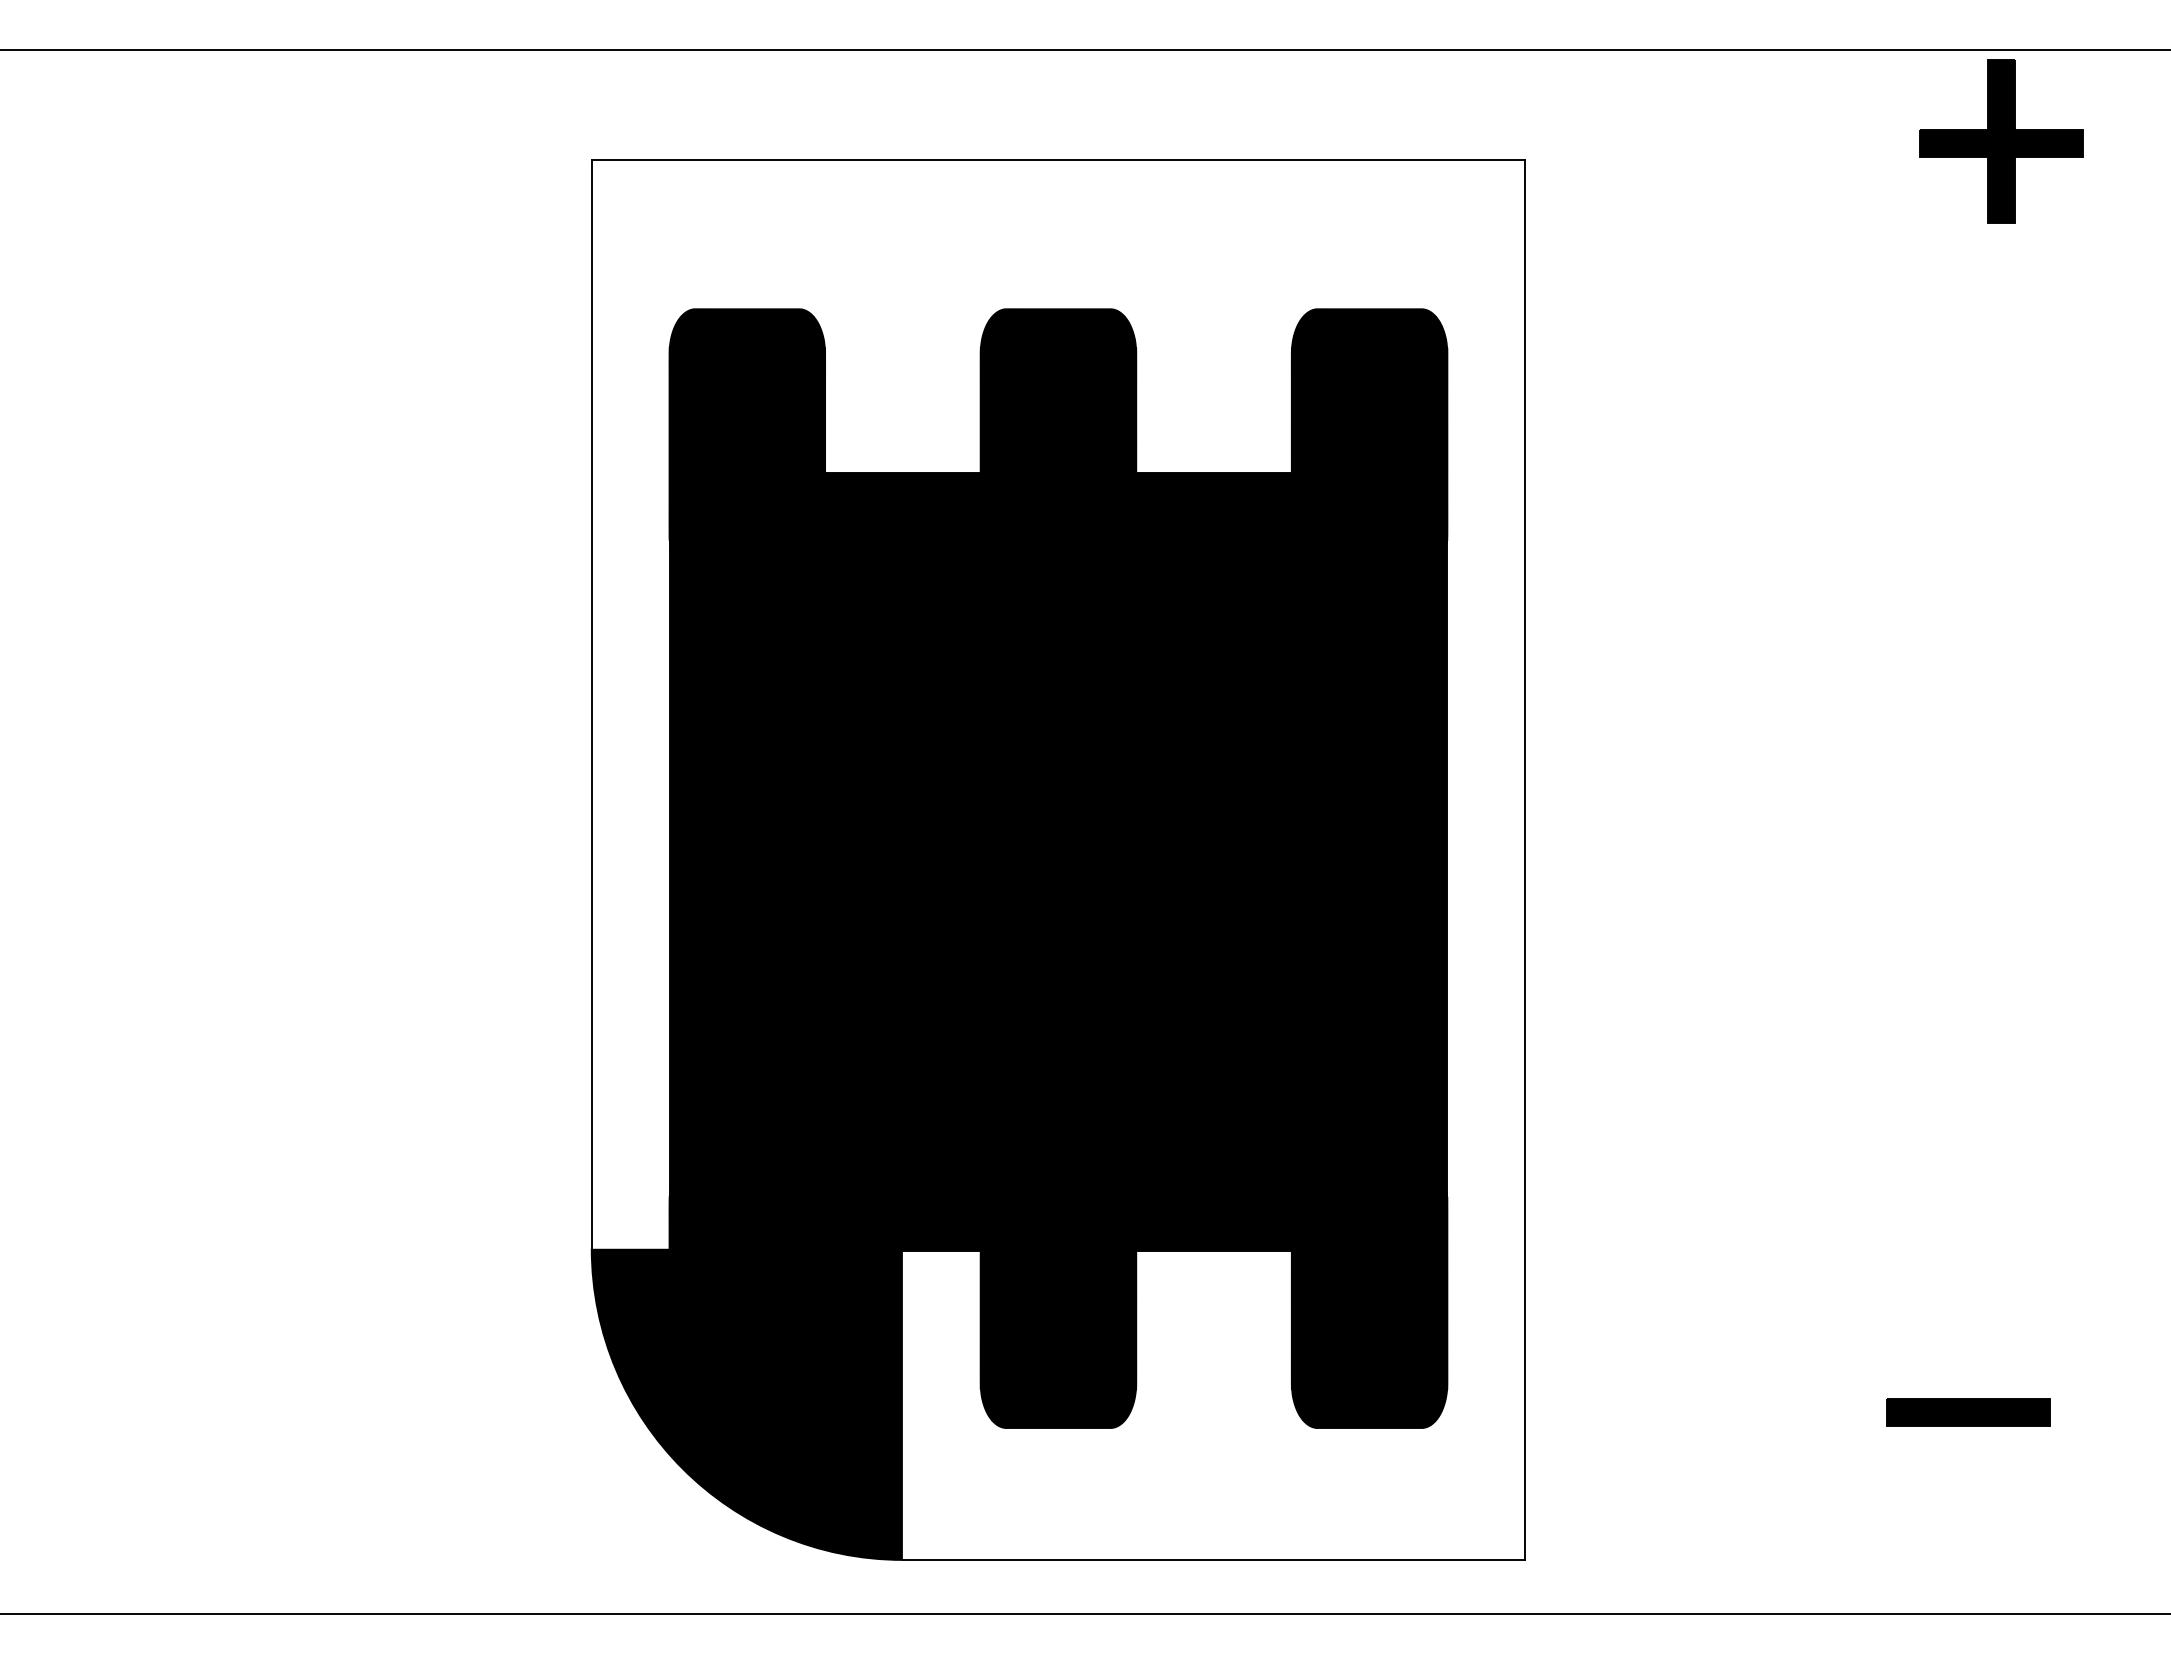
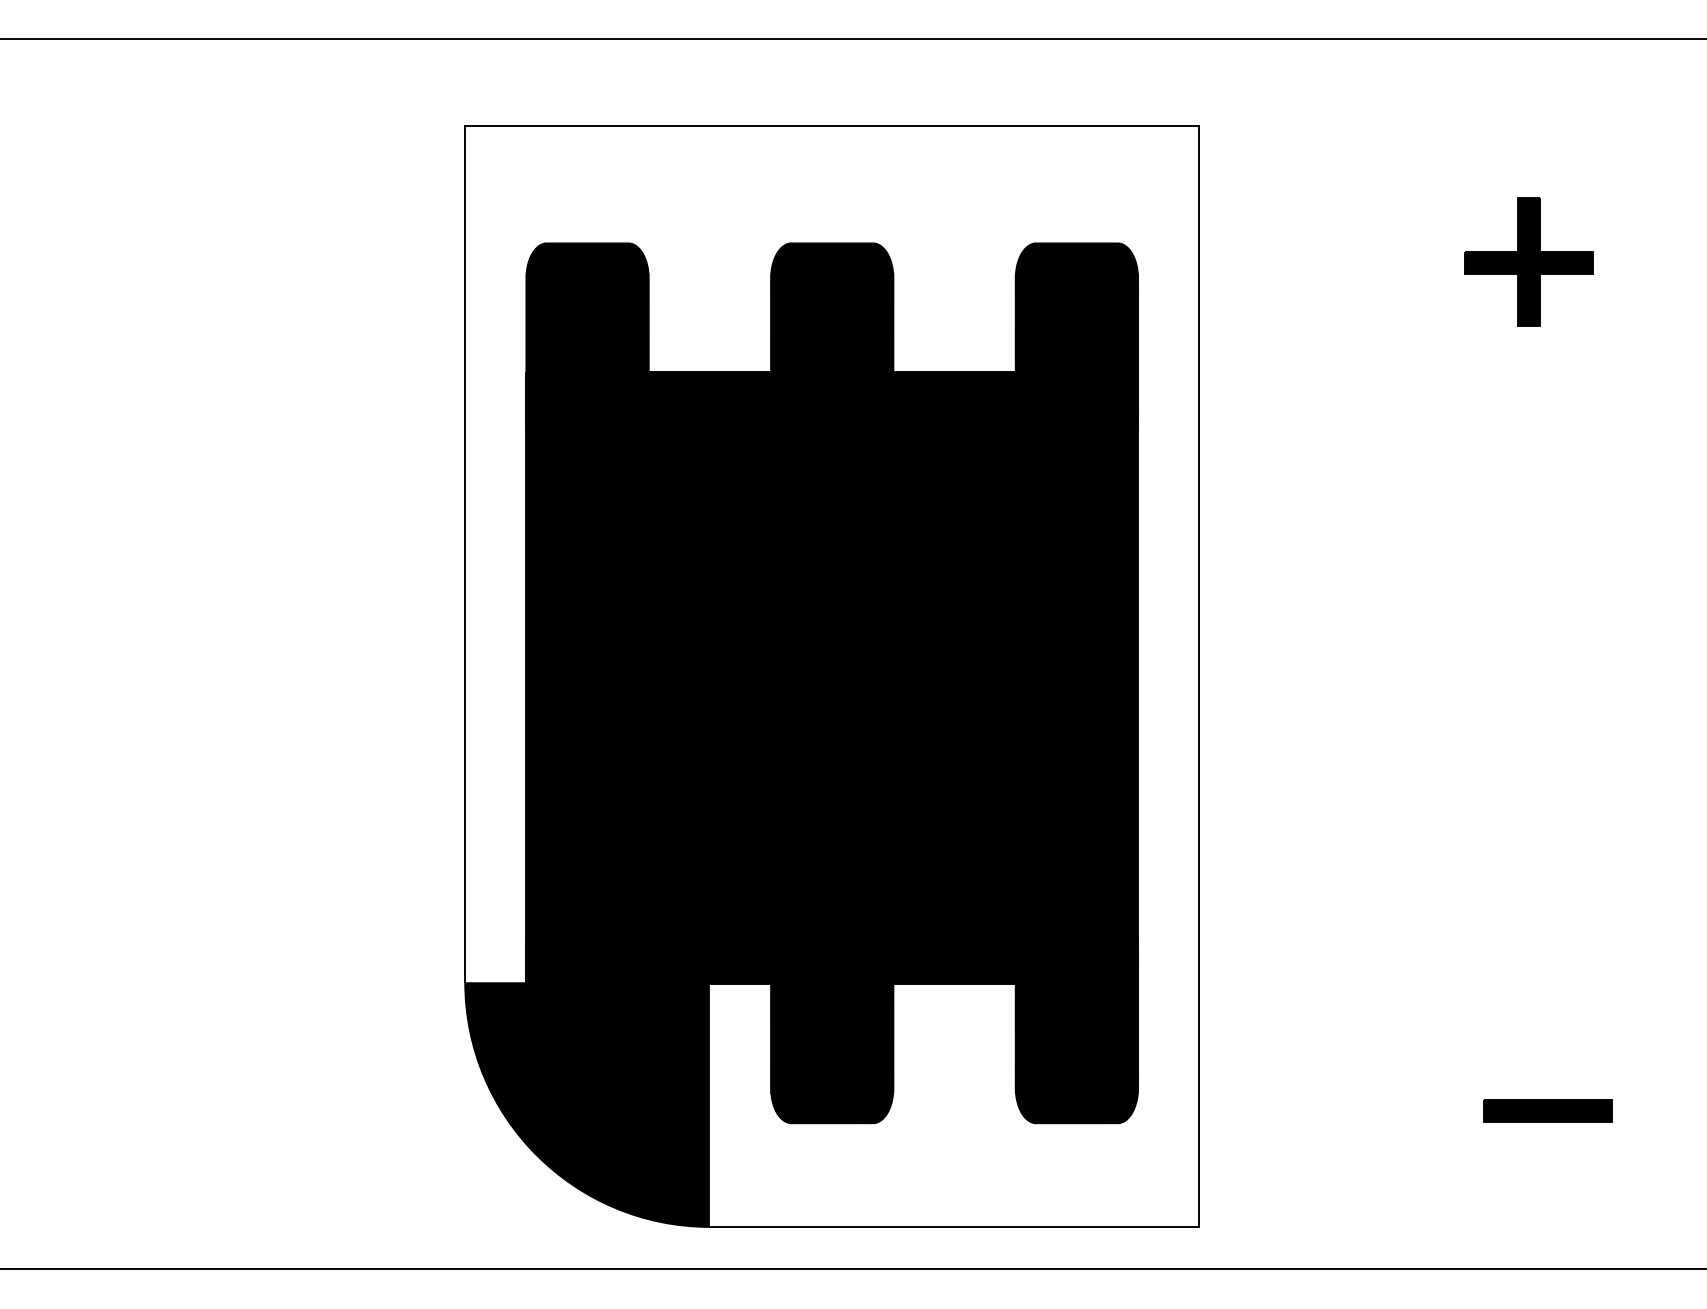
part: (2001, 141) -> (1529, 261), moved

